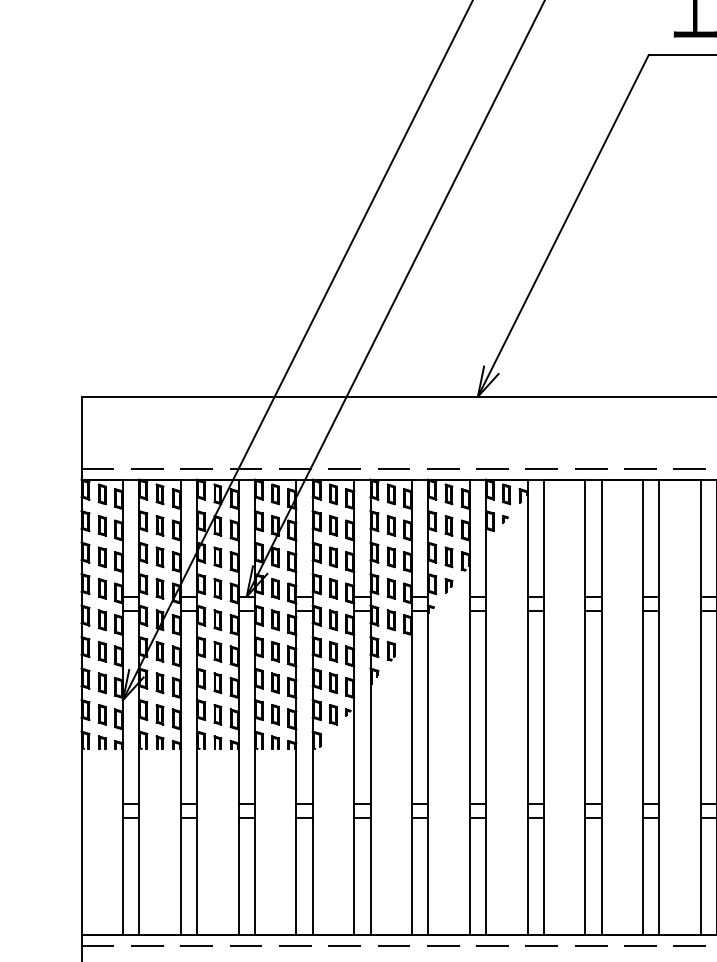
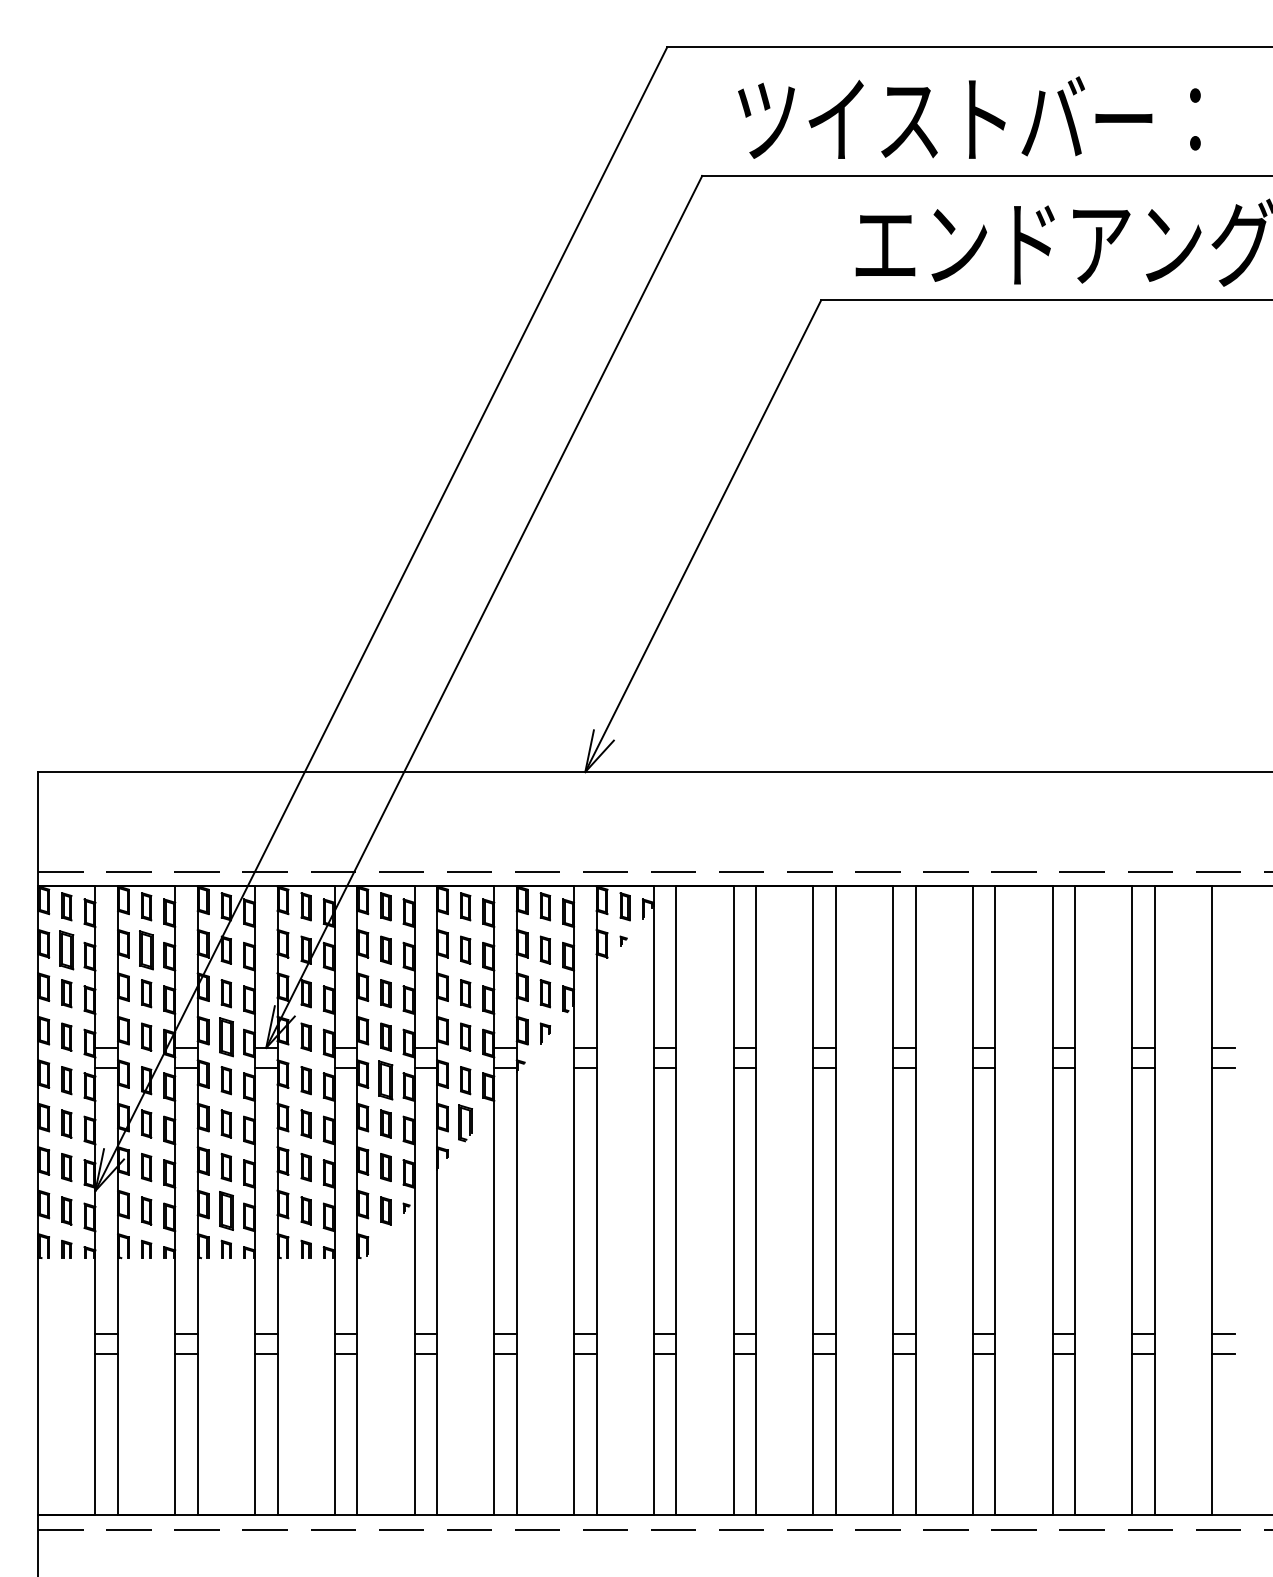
part: (102, 525) -> (66, 949), size x1.4
part: (159, 525) -> (146, 949), size x1.4
part: (217, 588) -> (225, 1036), size x1.4
part: (333, 620) -> (385, 1080), size x1.4
part: (391, 651) -> (465, 1123), size x1.4
part: (217, 714) -> (225, 1210), size x1.4

